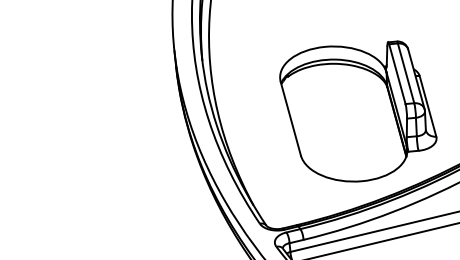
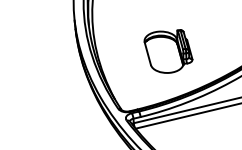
part: (358, 111) -> (168, 51), size x0.6

